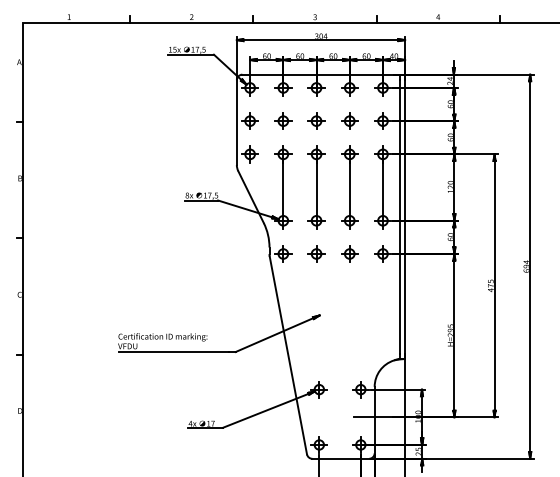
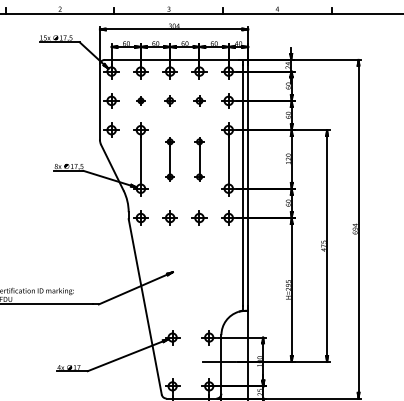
part: (283, 120) -> (141, 100), size x0.6
part: (316, 120) -> (170, 100), size x0.7
part: (349, 120) -> (199, 100), size x0.7
part: (316, 187) -> (170, 159), size x0.6
part: (349, 187) -> (199, 159), size x0.6

